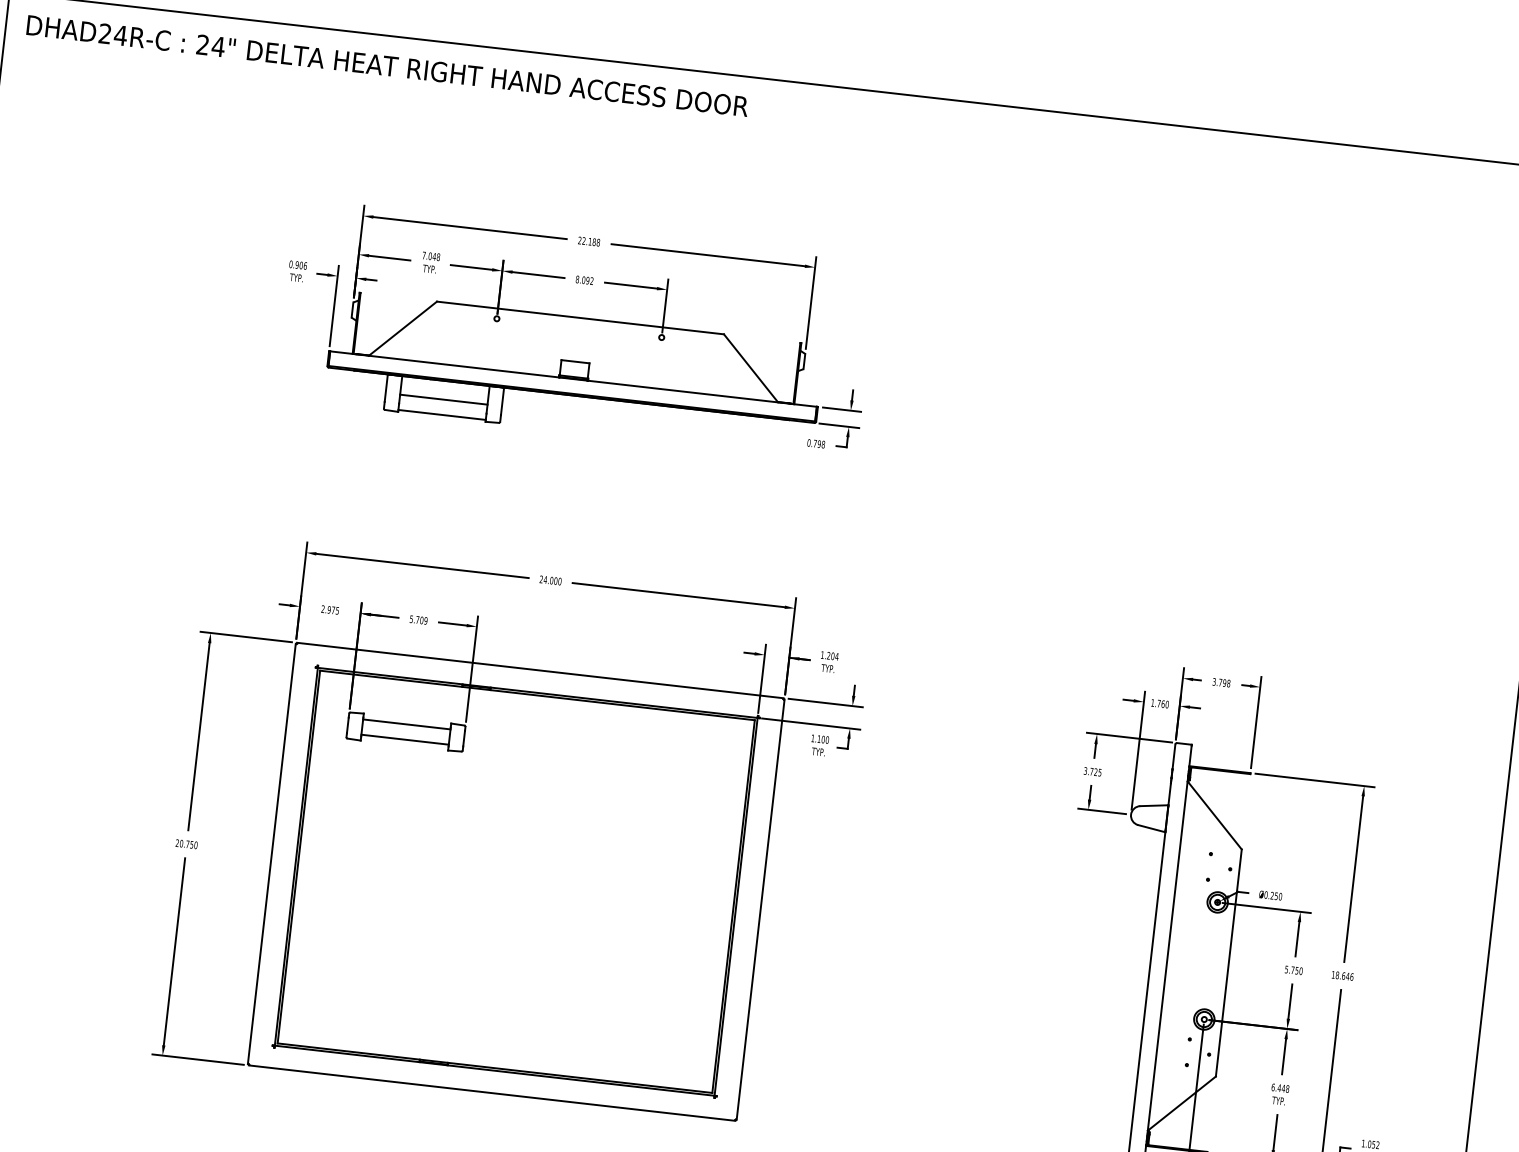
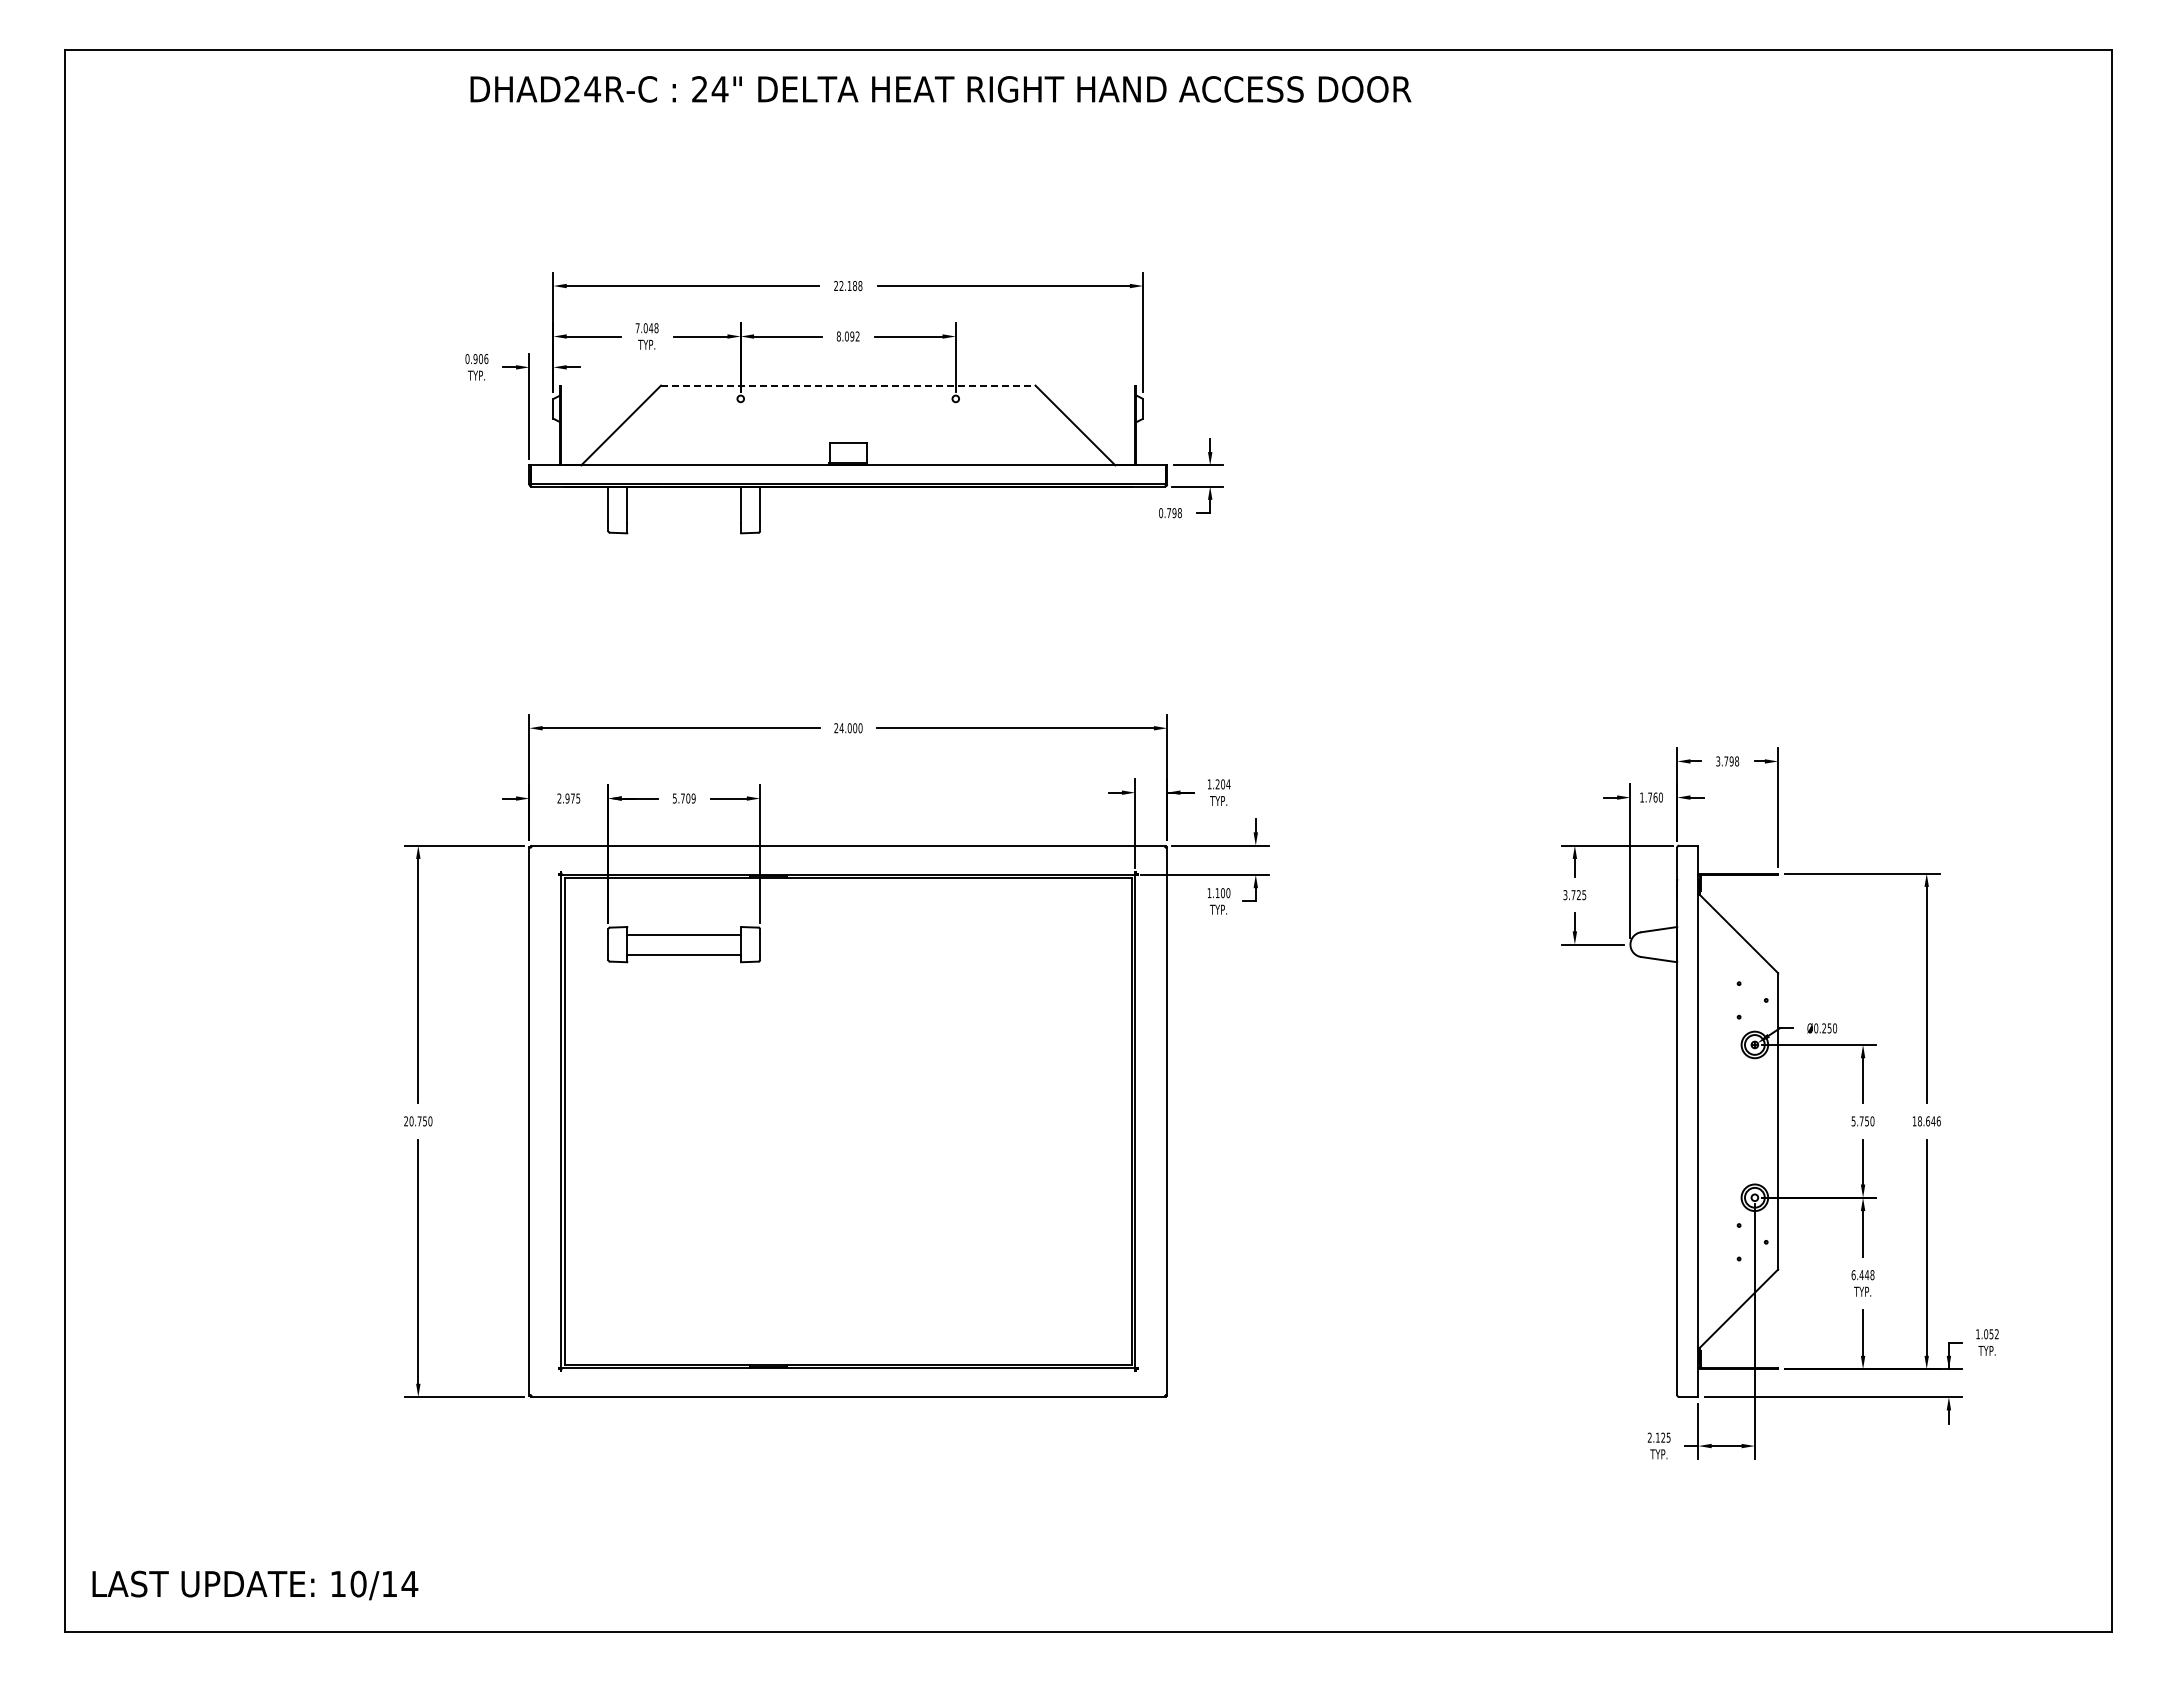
text: (387, 66) -> (940, 89), moved
line: (580, 317) -> (848, 385), solid -> dashed
line: (444, 399) -> (684, 510), removed
line: (442, 414) -> (684, 530), removed

